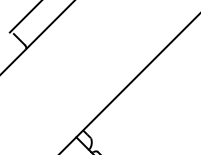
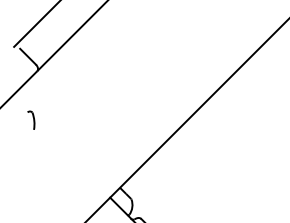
part: (21, 83) -> (31, 120), added

